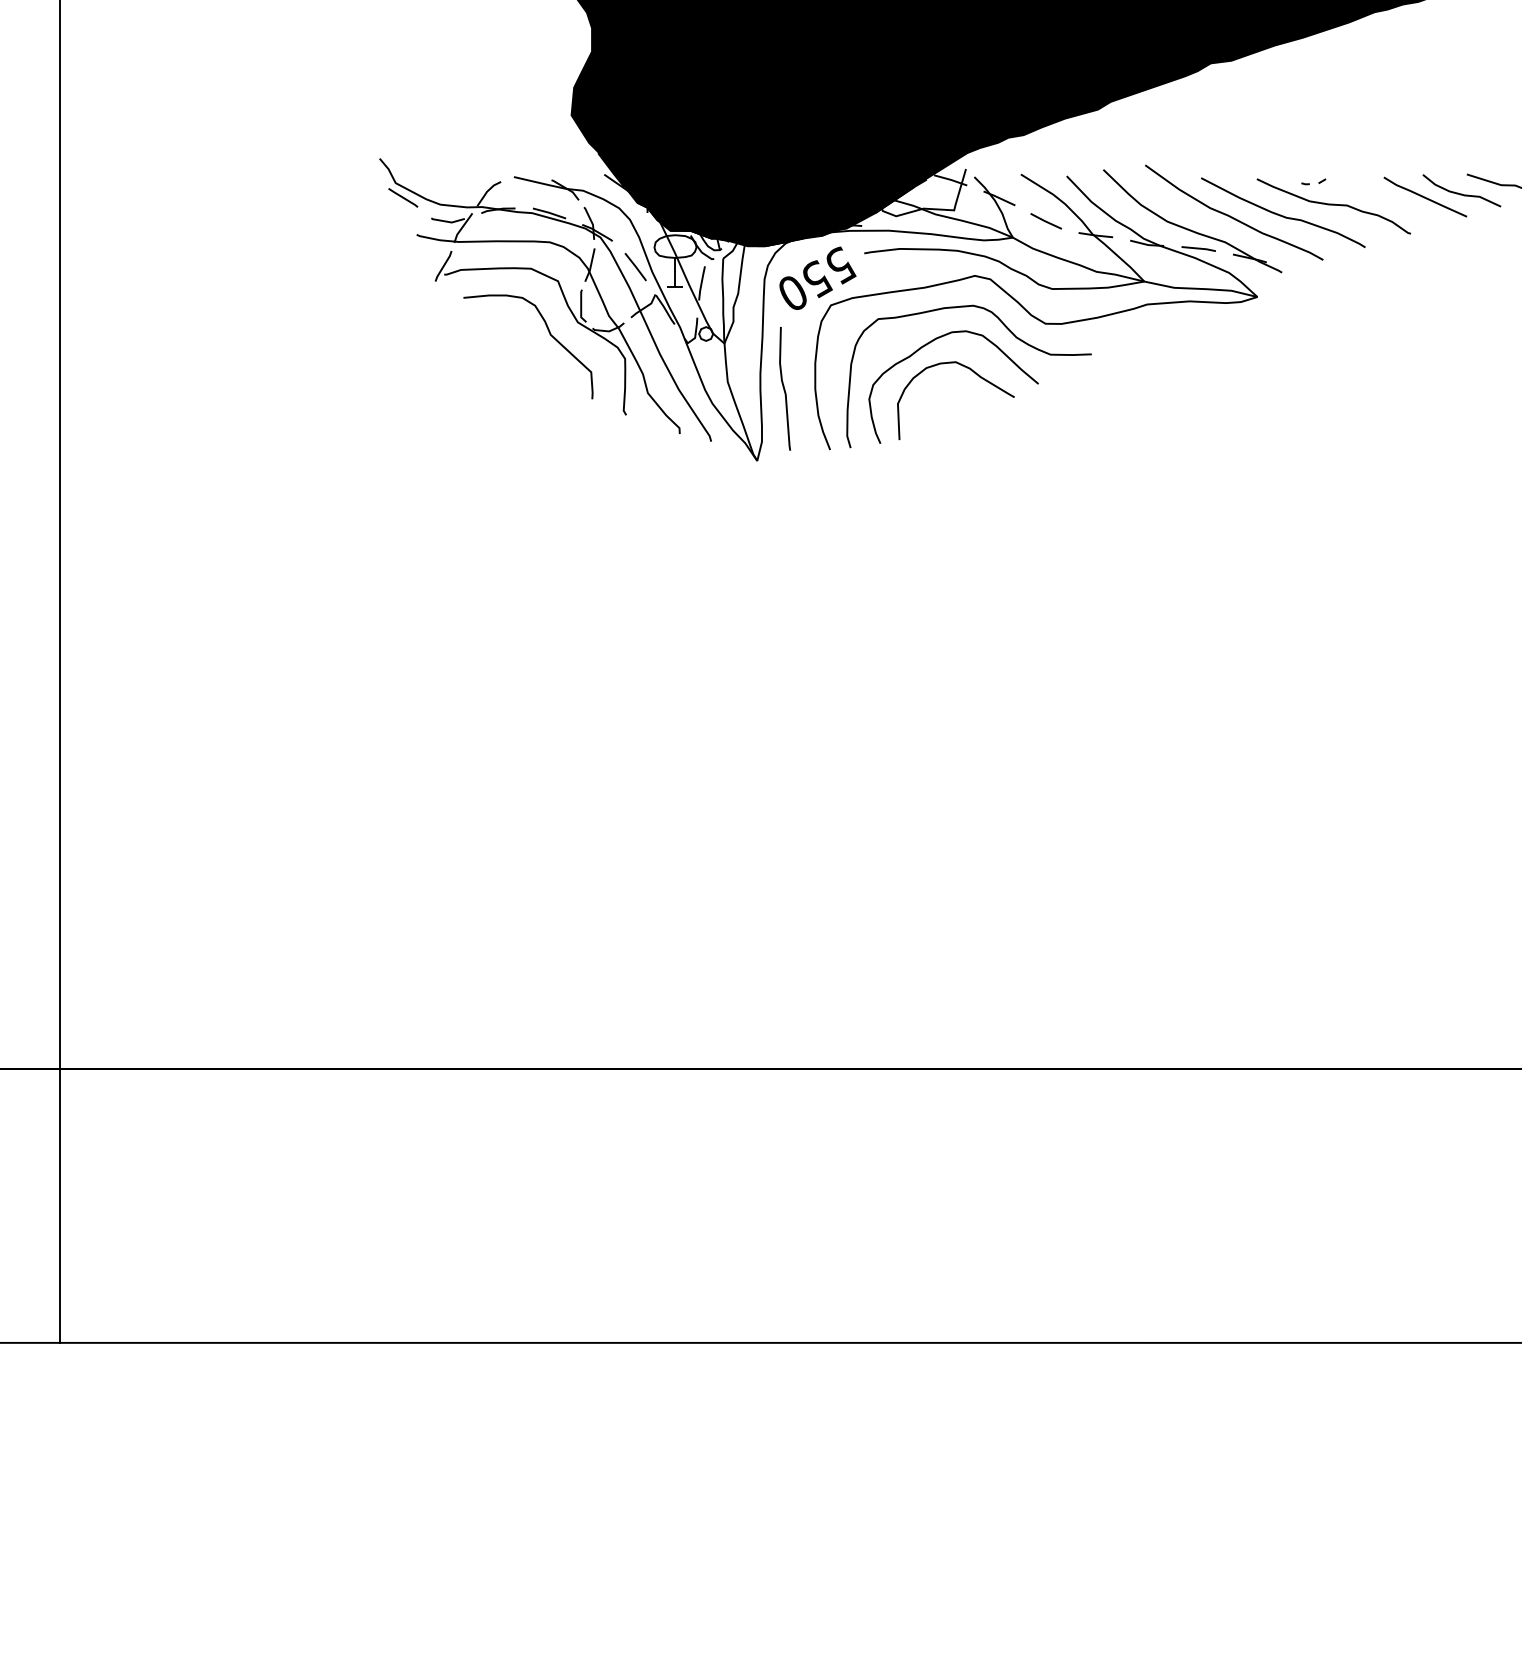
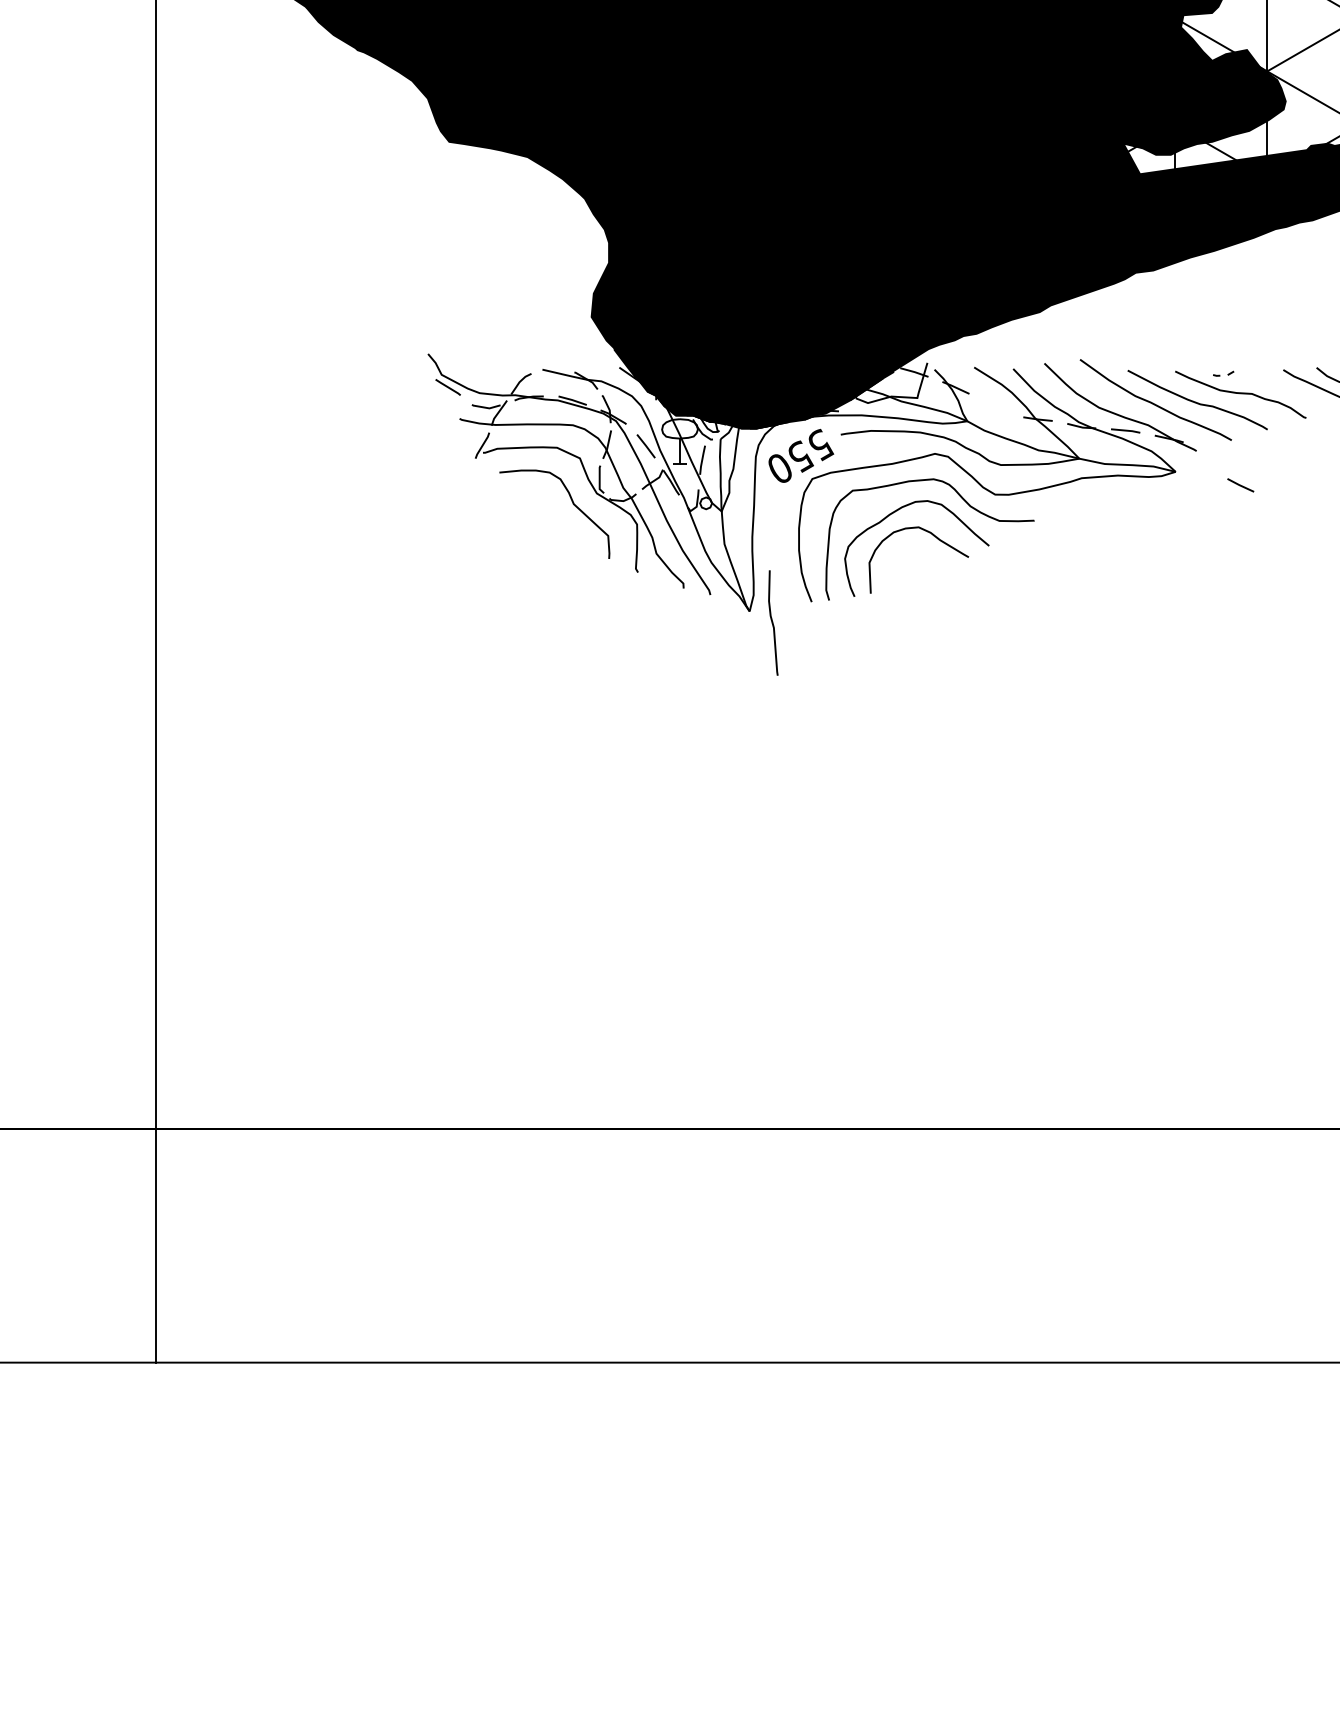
line: (1045, 221) -> (1240, 485), moved
curve: (785, 388) -> (773, 622), moved

